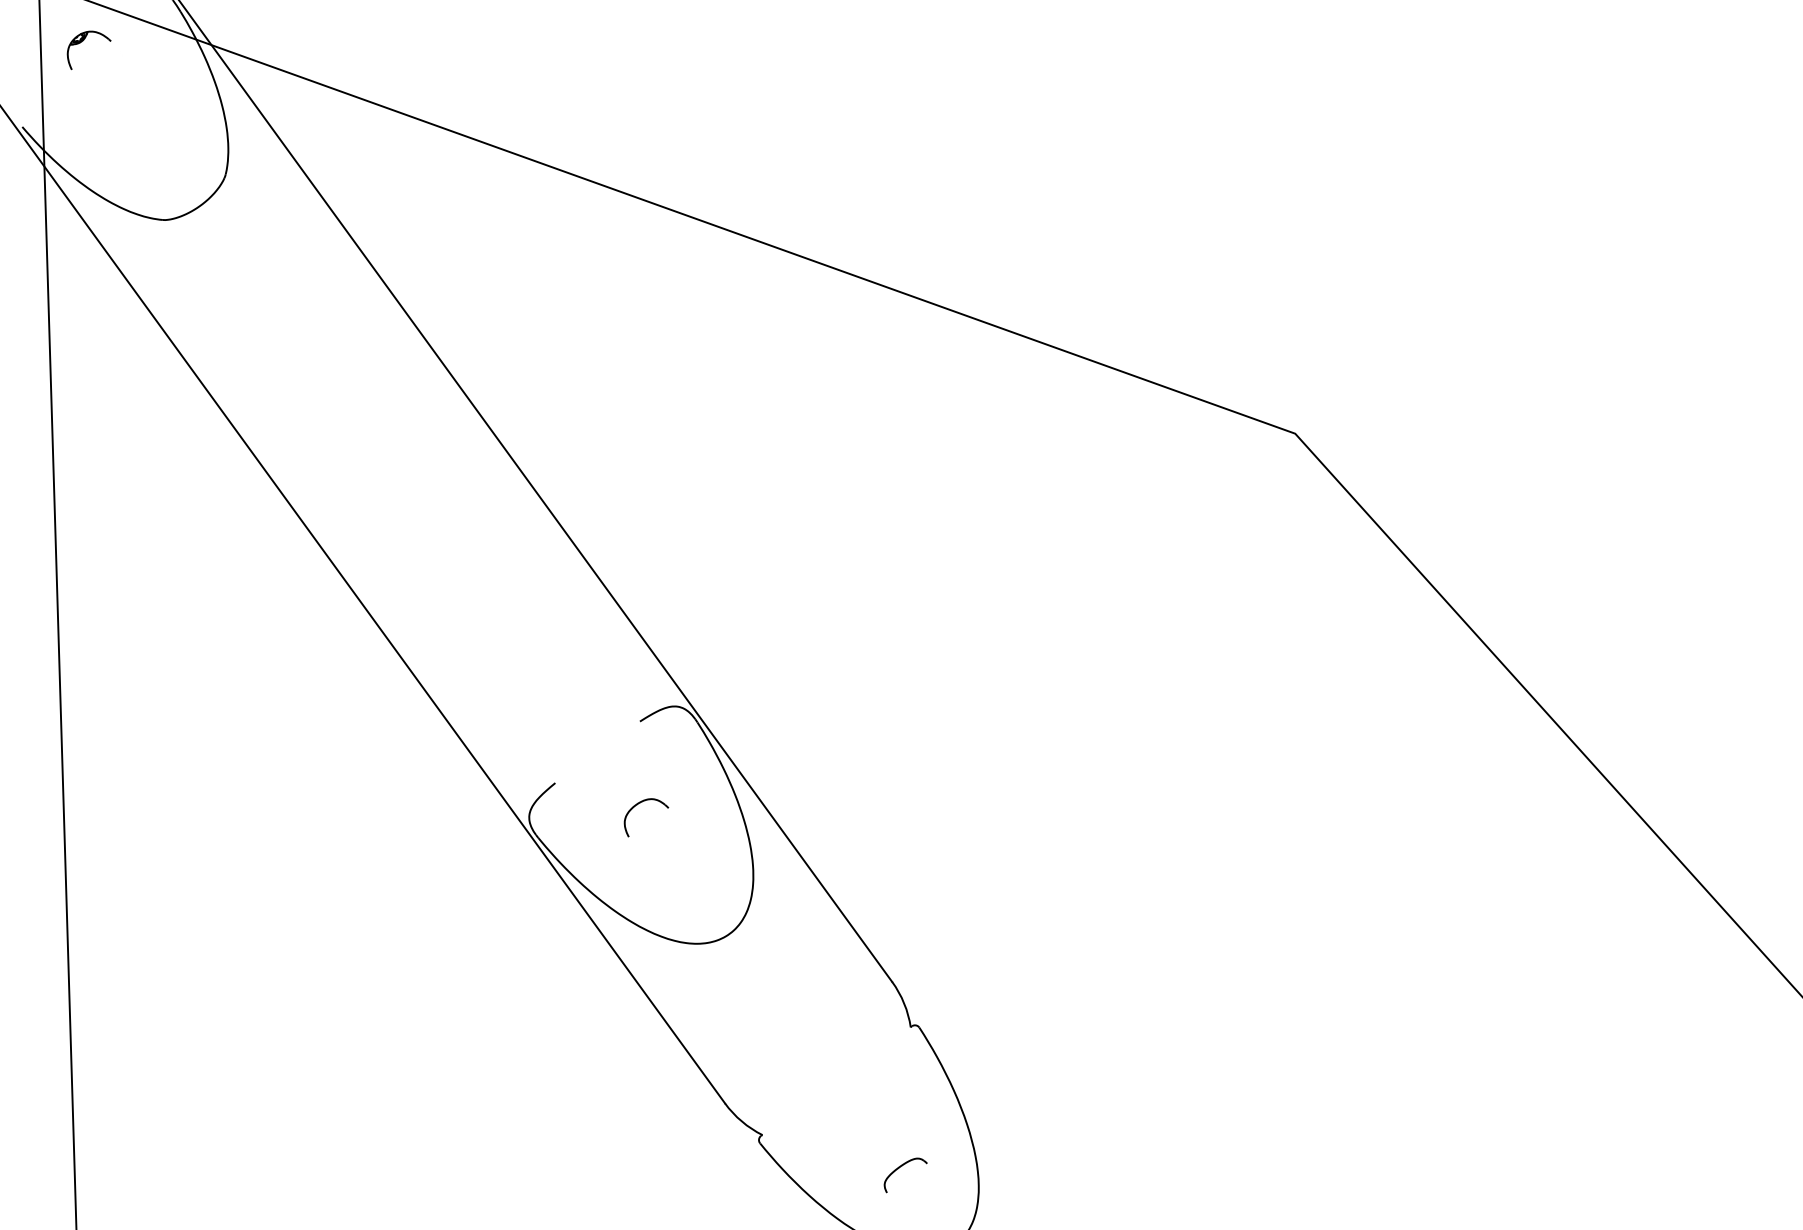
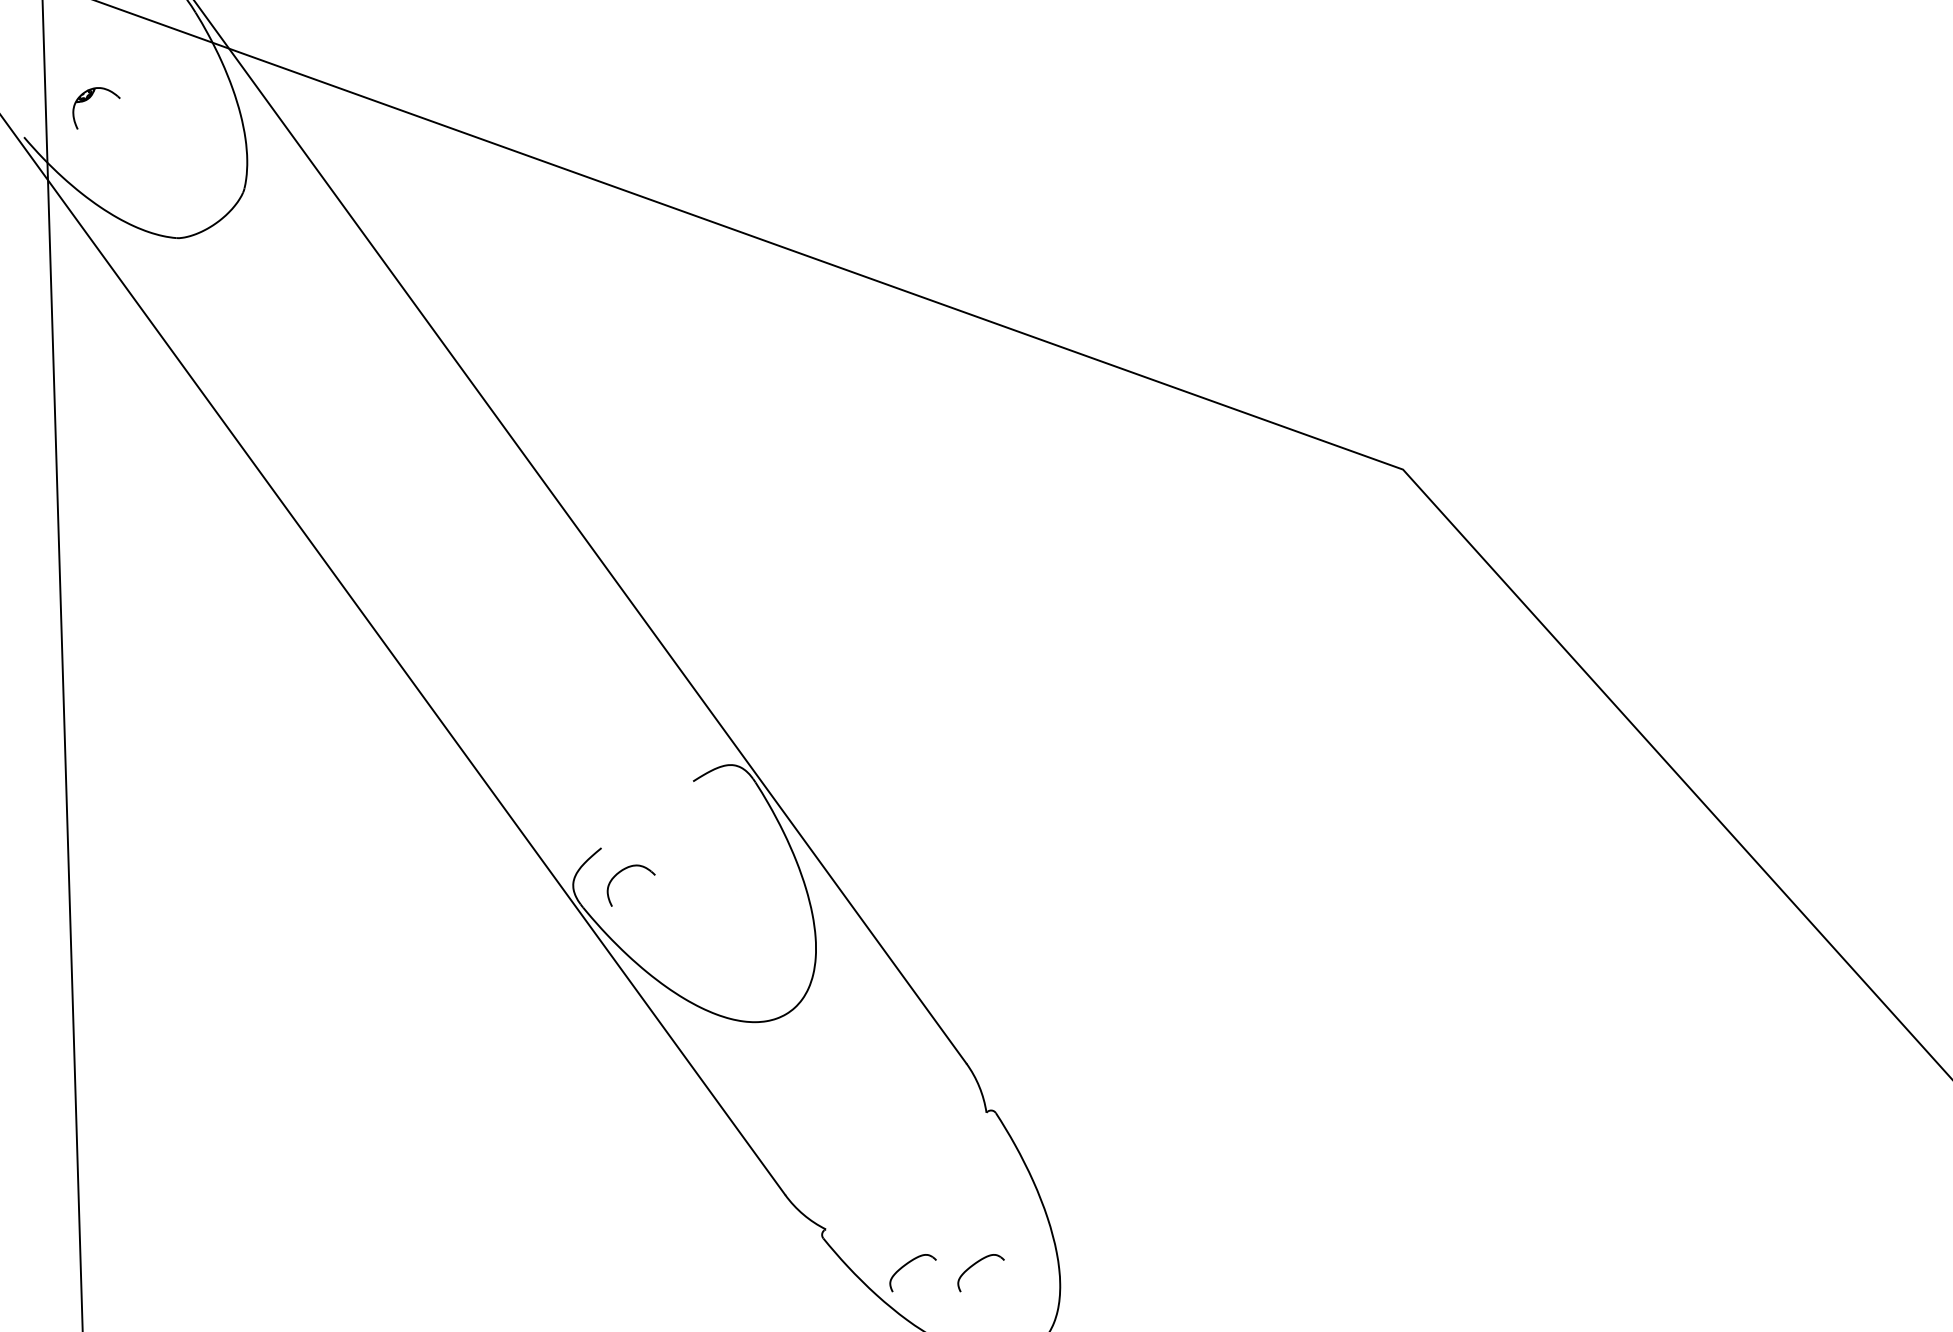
part: (83, 41) -> (90, 98), moved
part: (638, 804) -> (622, 871), moved
part: (836, 1168) -> (906, 1265), added

